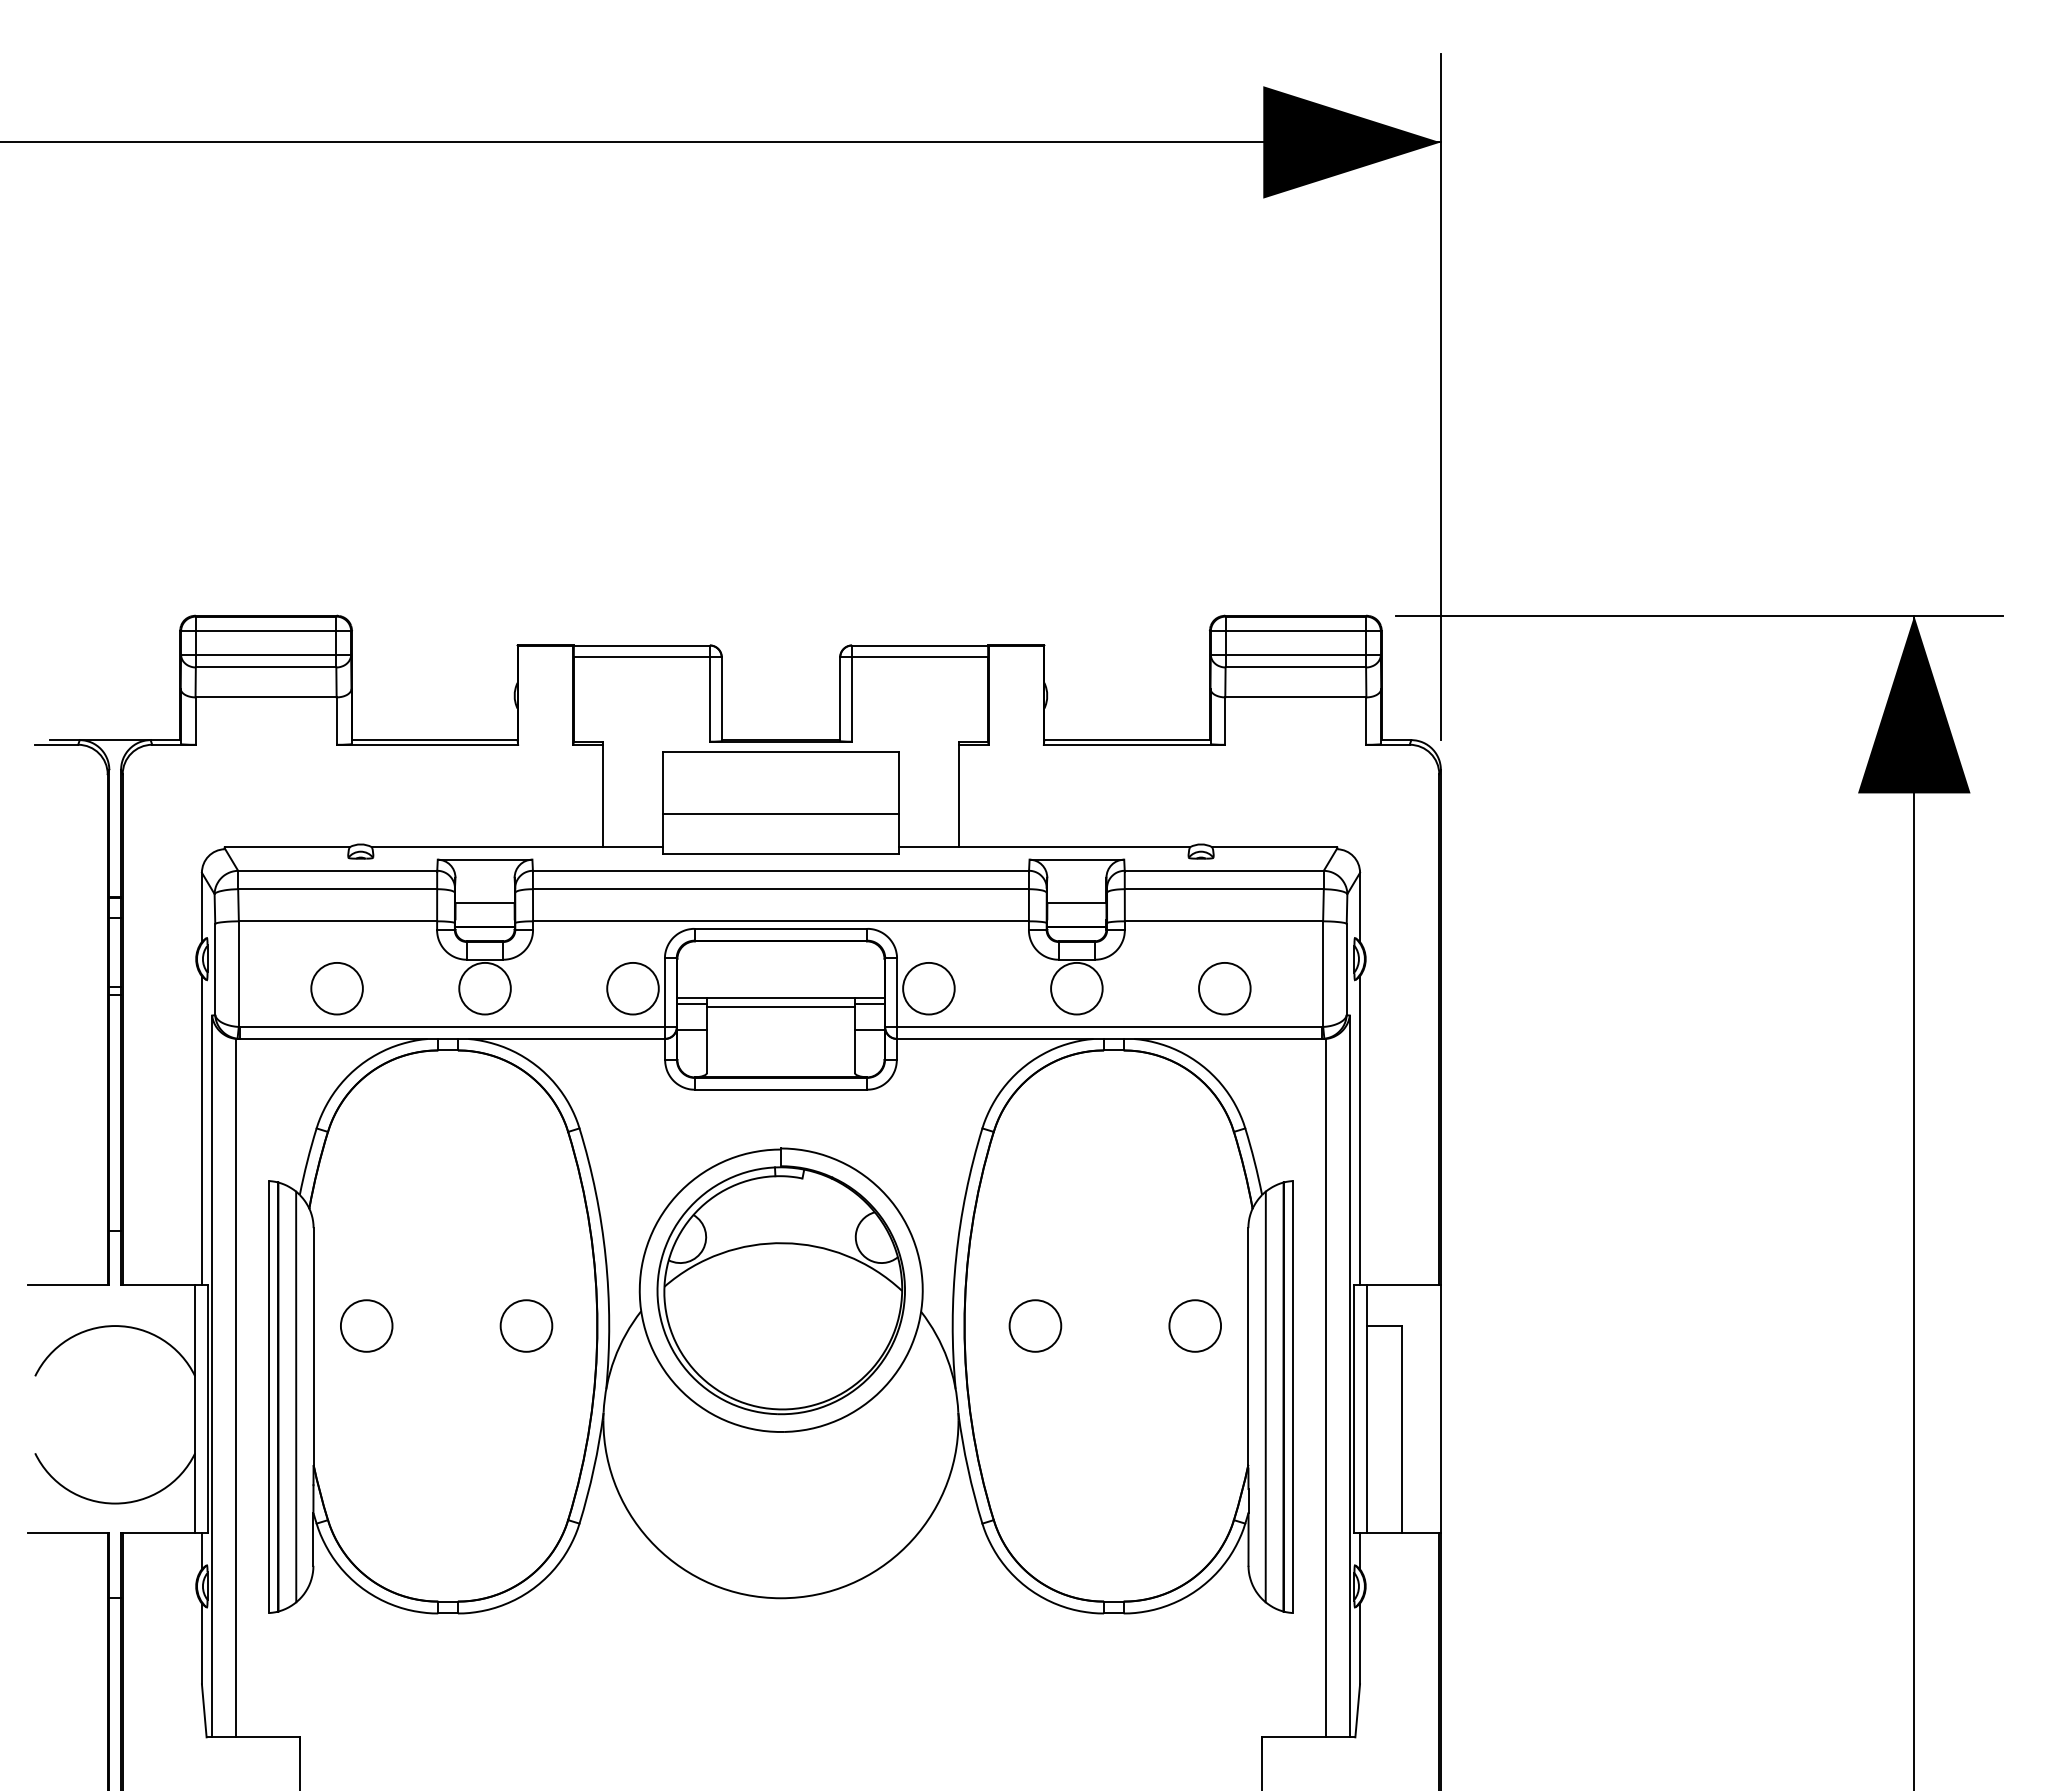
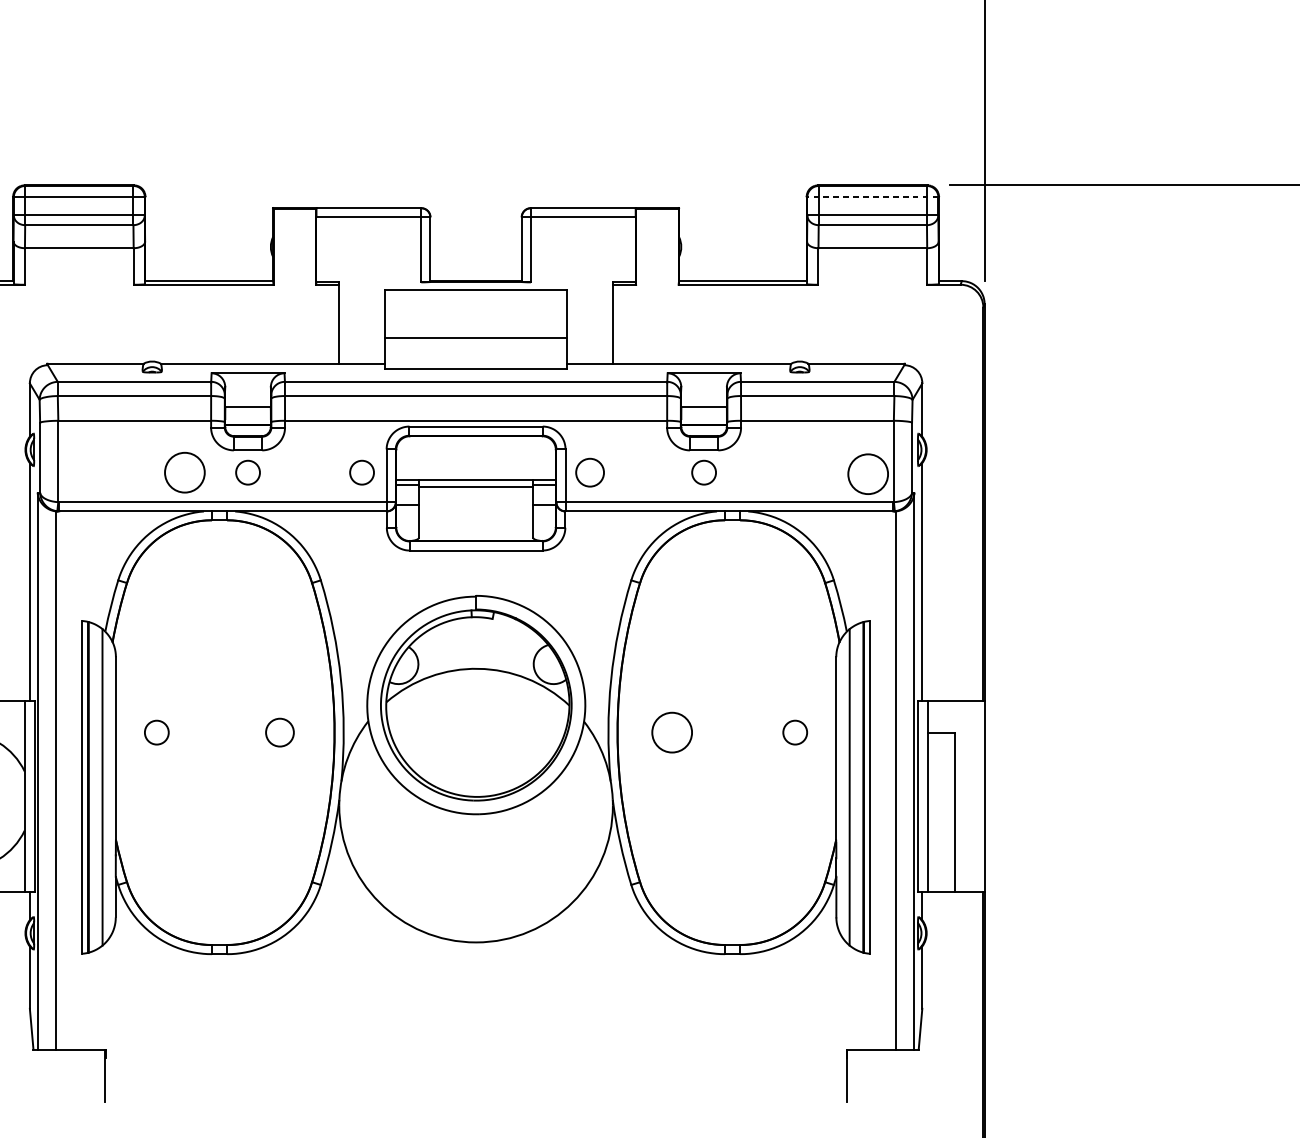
line: (1295, 631) -> (872, 197), solid -> dashed
circle: (336, 988) -> (184, 472), moved
circle: (484, 988) -> (247, 472), size x0.6
circle: (632, 988) -> (361, 472), size x0.6
circle: (928, 988) -> (589, 472), size x0.7
circle: (1076, 988) -> (703, 472), size x0.6
circle: (1224, 988) -> (867, 474), moved
circle: (366, 1325) -> (156, 732), size x0.6
circle: (526, 1325) -> (279, 732), size x0.7
circle: (1194, 1325) -> (794, 732), size x0.6

